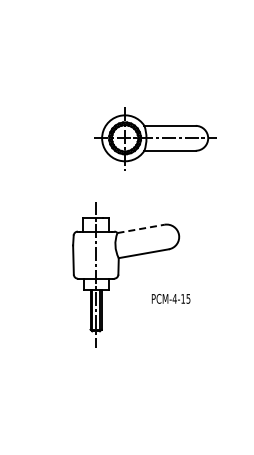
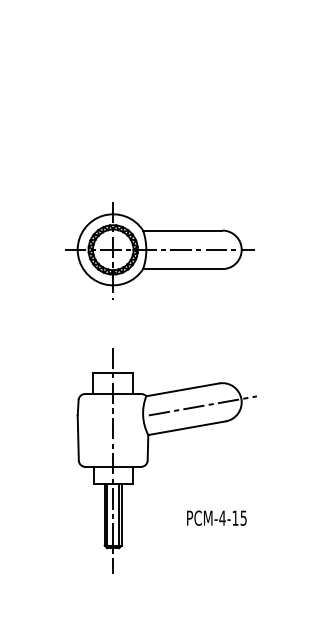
part: (155, 138) -> (160, 250), moved
line: (141, 228) -> (183, 389), dashed -> solid
line: (154, 239) -> (203, 406), added
text: (170, 298) -> (215, 517), moved

